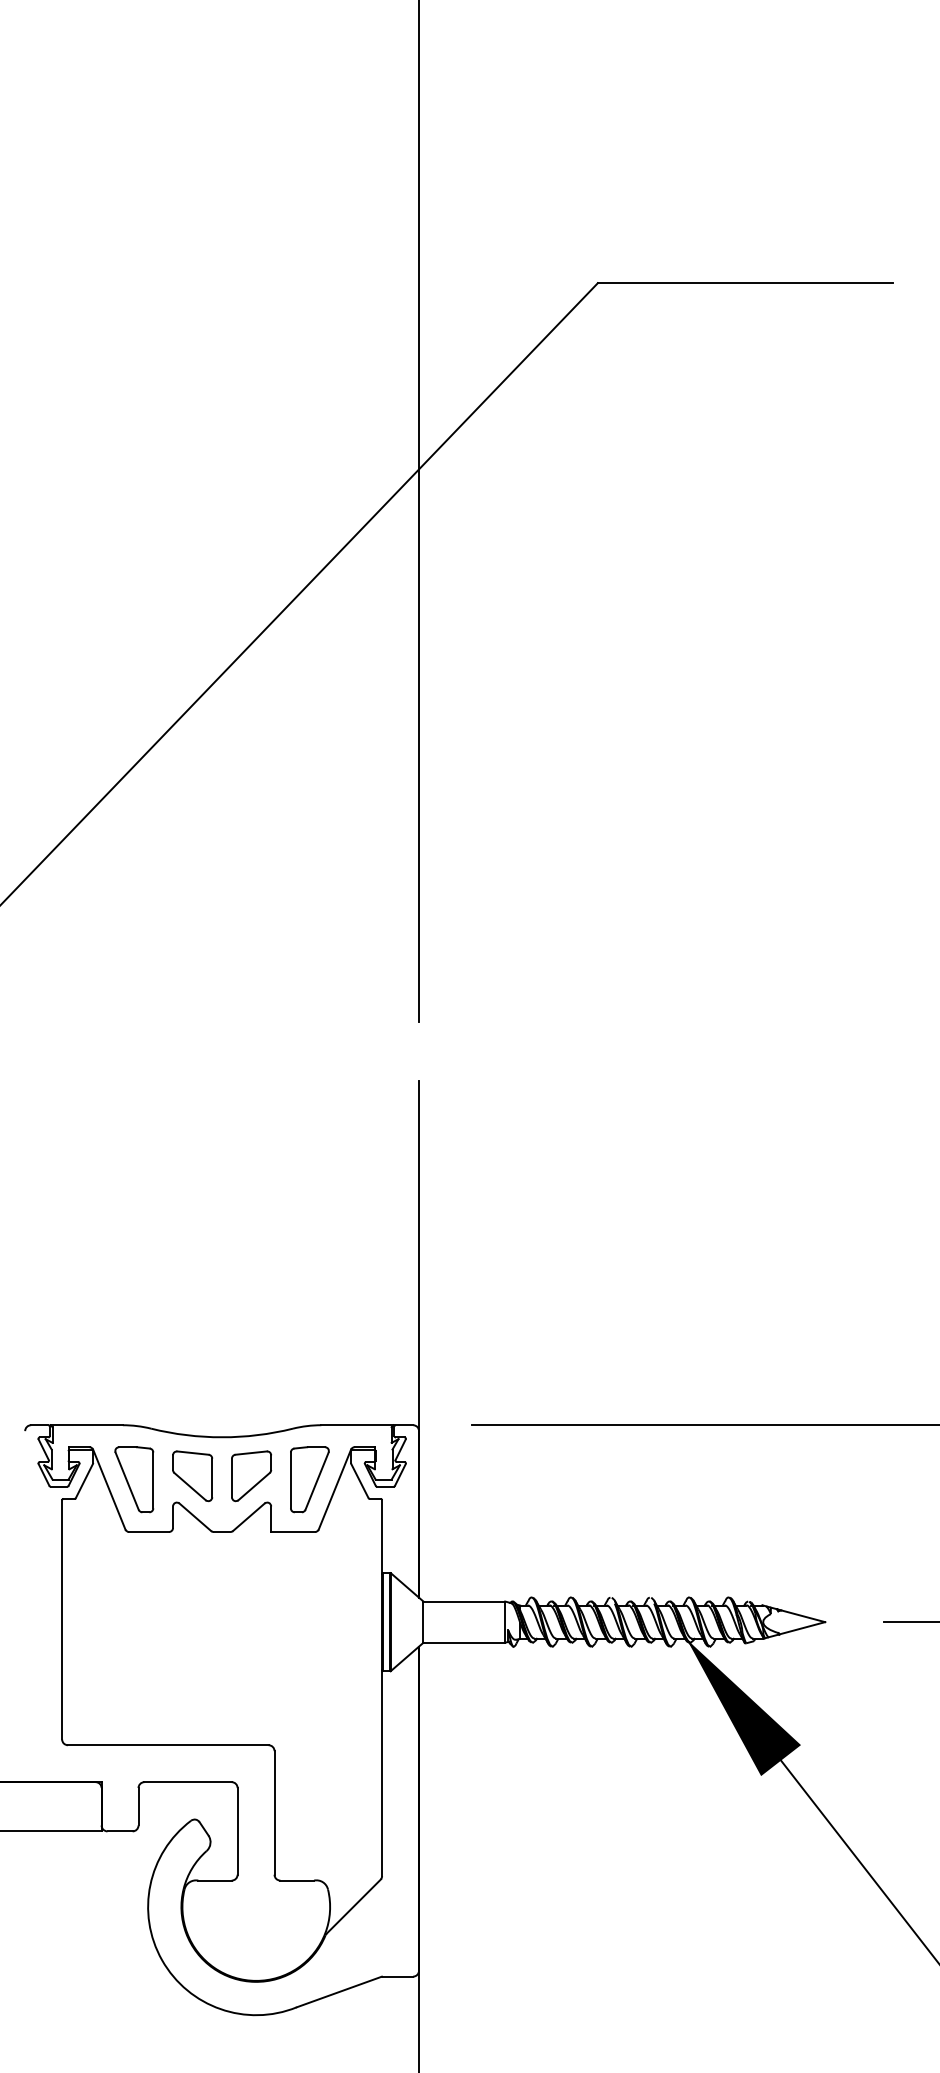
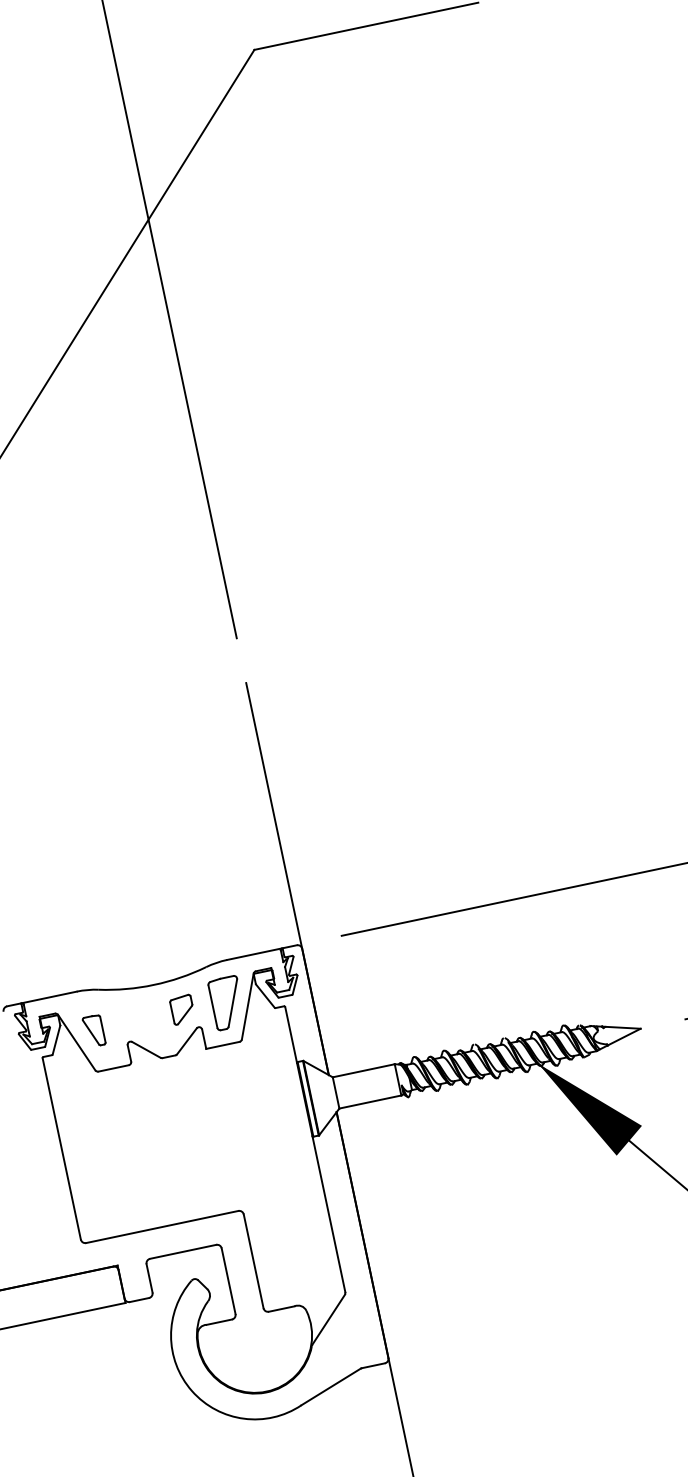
part: (192, 1476) -> (137, 1019), removed
part: (251, 1476) -> (182, 1009), size x0.7
part: (134, 1479) -> (94, 1030), size x0.6

